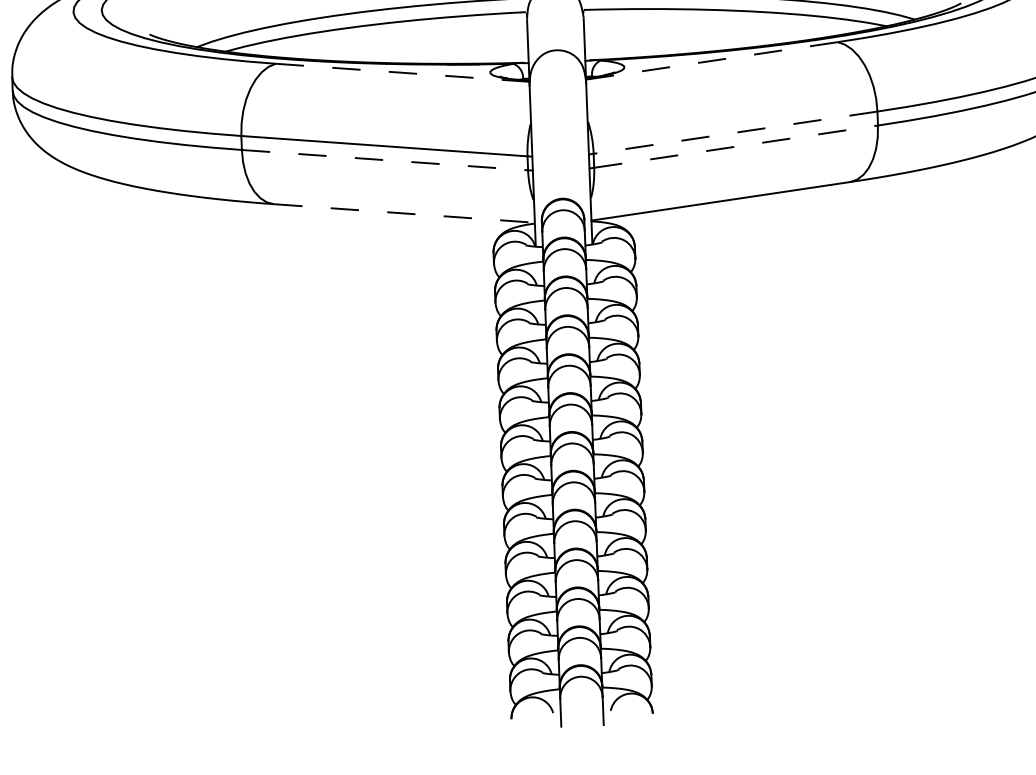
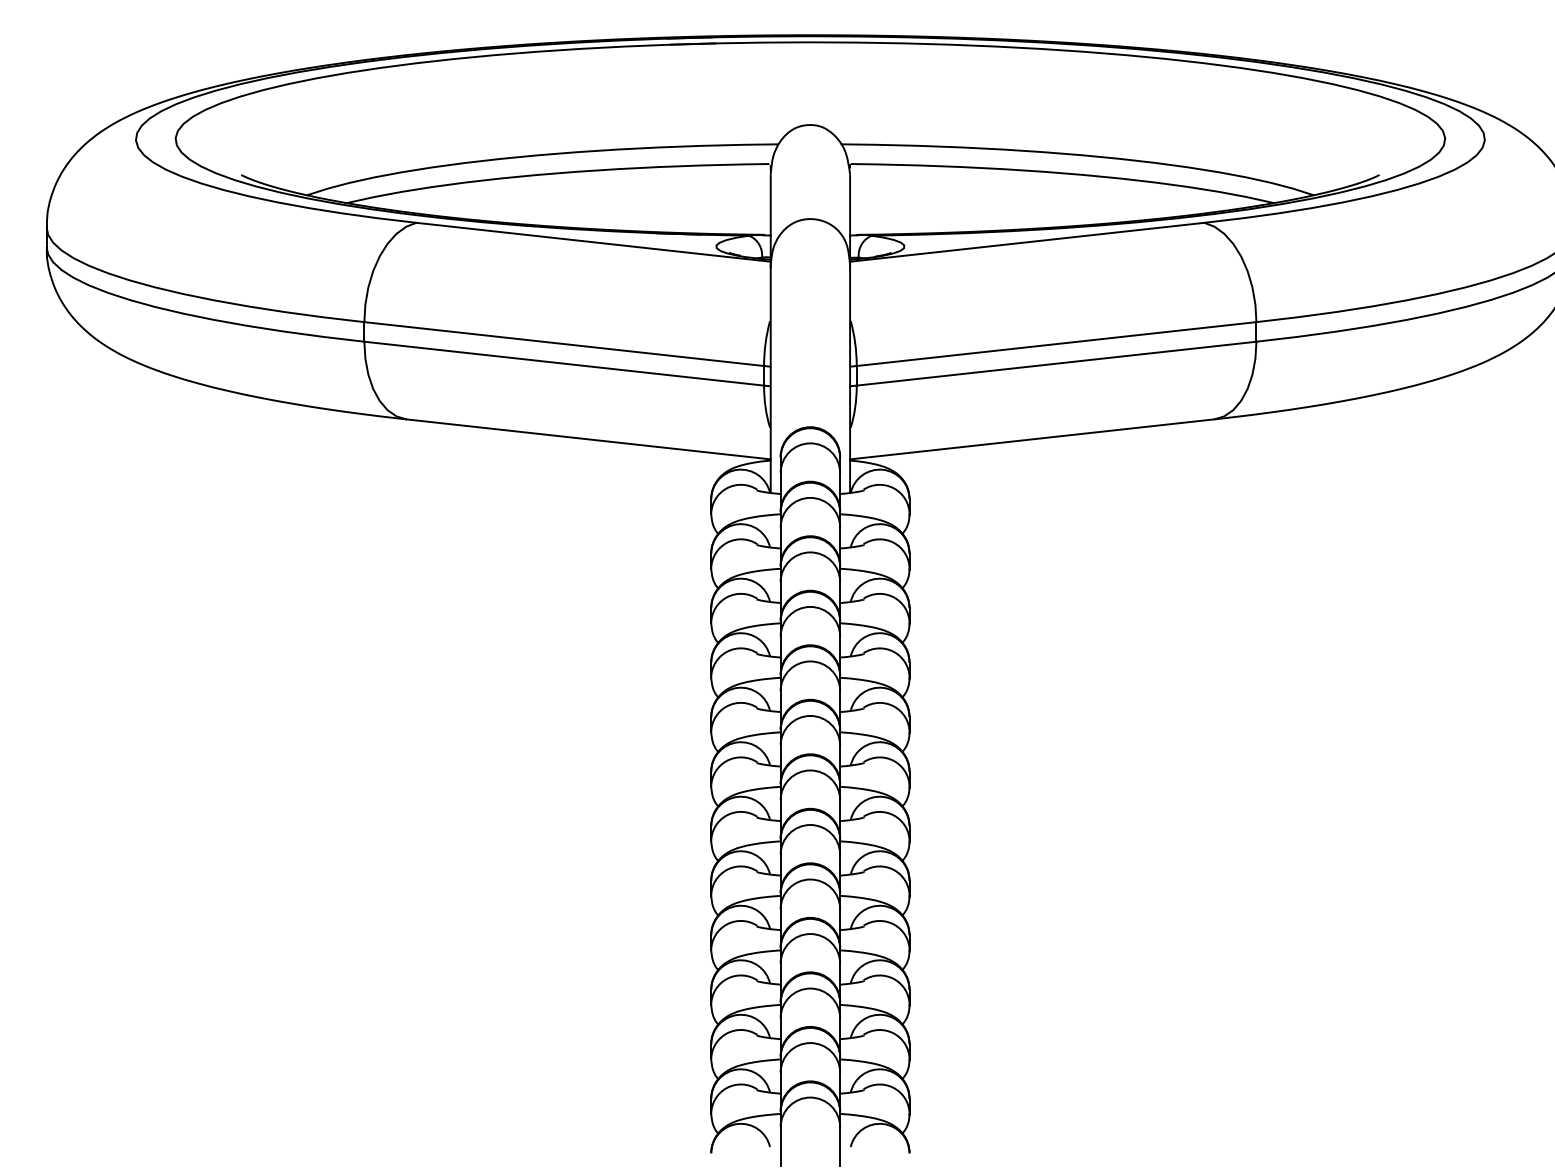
line: (712, 61) -> (1027, 242), dashed -> solid
line: (403, 72) -> (594, 242), dashed -> solid
line: (735, 132) -> (1056, 344), dashed -> solid
line: (736, 146) -> (1057, 363), dashed -> solid
line: (385, 160) -> (564, 363), dashed -> solid
line: (405, 213) -> (589, 439), dashed -> solid

